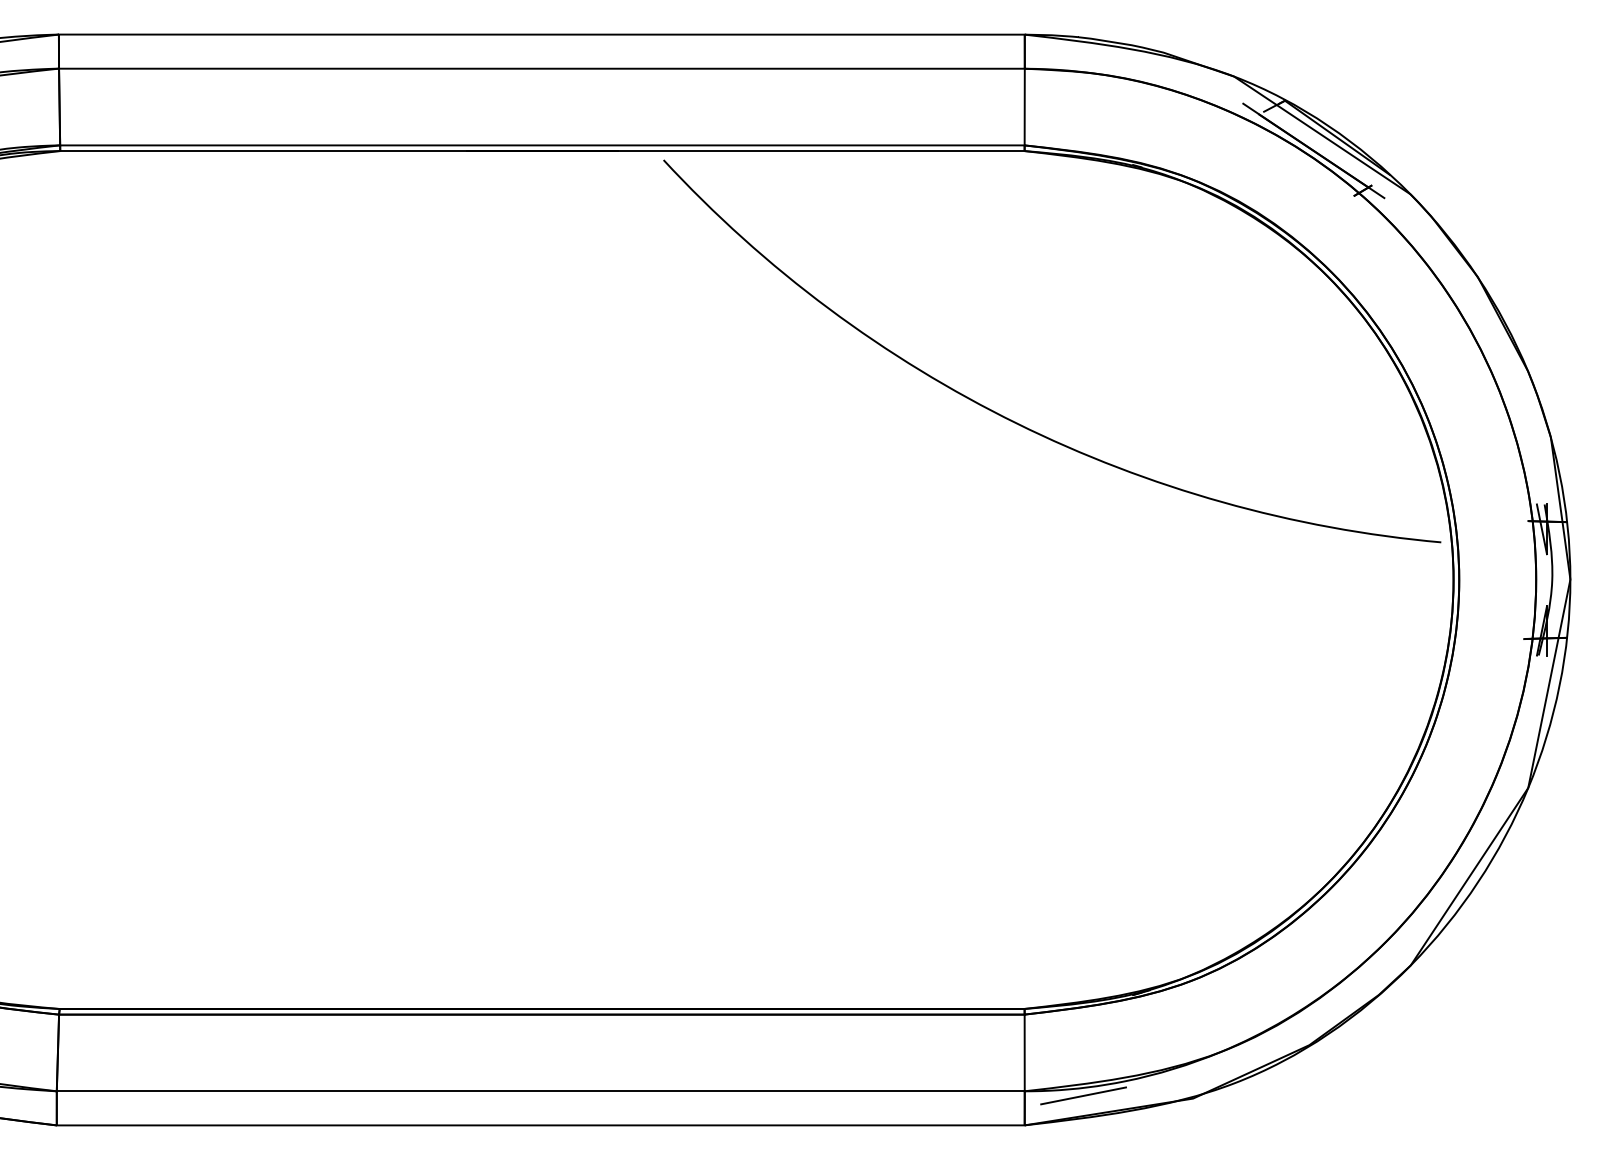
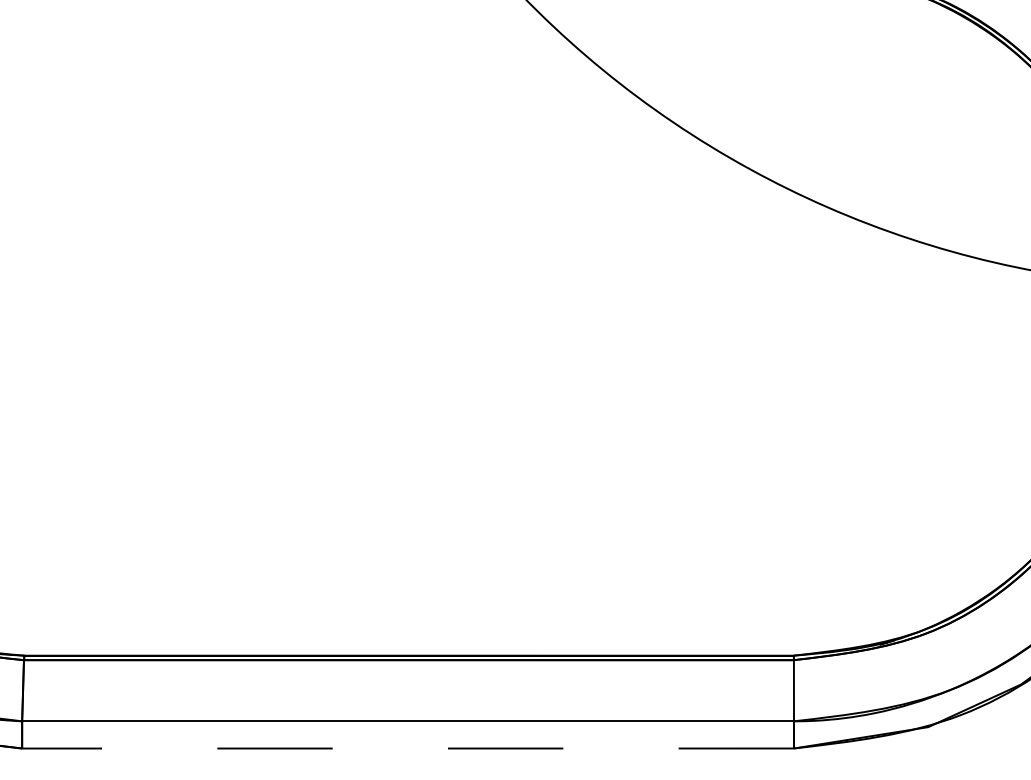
line: (1083, 1095) -> (840, 724), removed
line: (540, 1125) -> (407, 748), solid -> dashed

